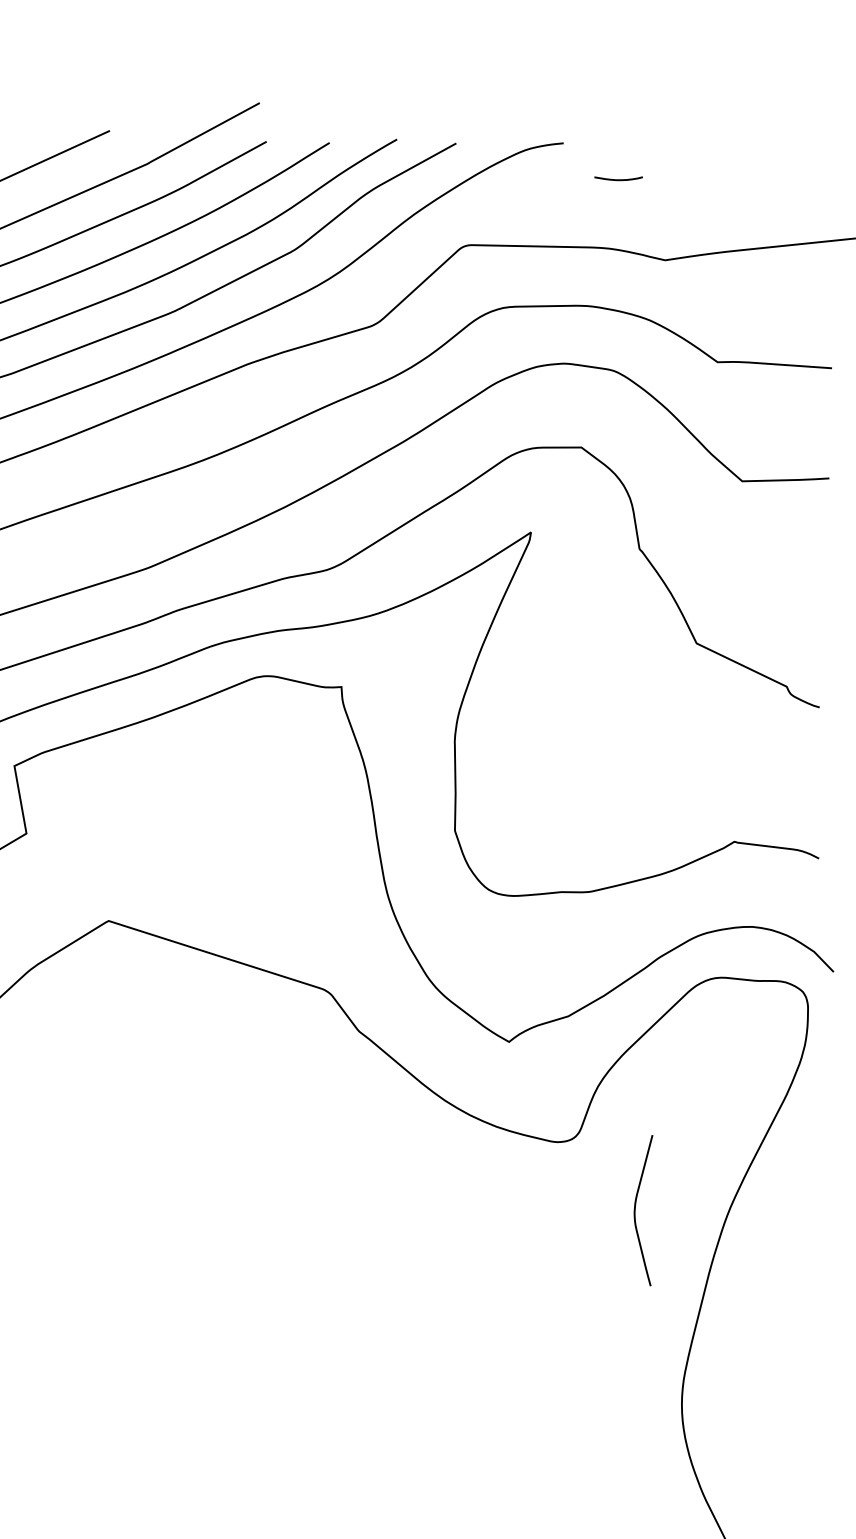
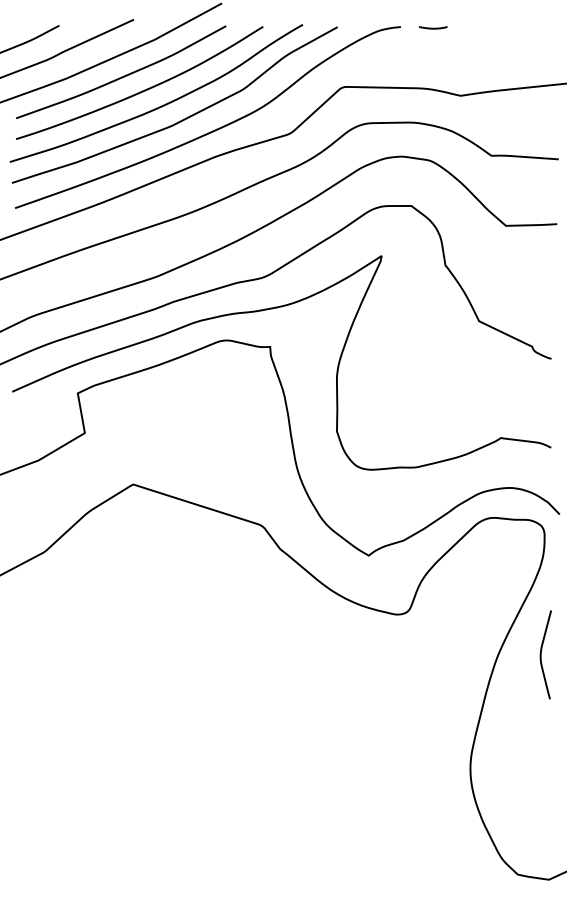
line: (619, 178) -> (433, 27), moved
curve: (636, 1209) -> (541, 654), moved

